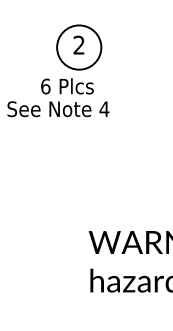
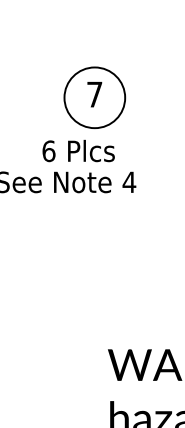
text: (78, 44) -> (93, 93), 2 -> 7

